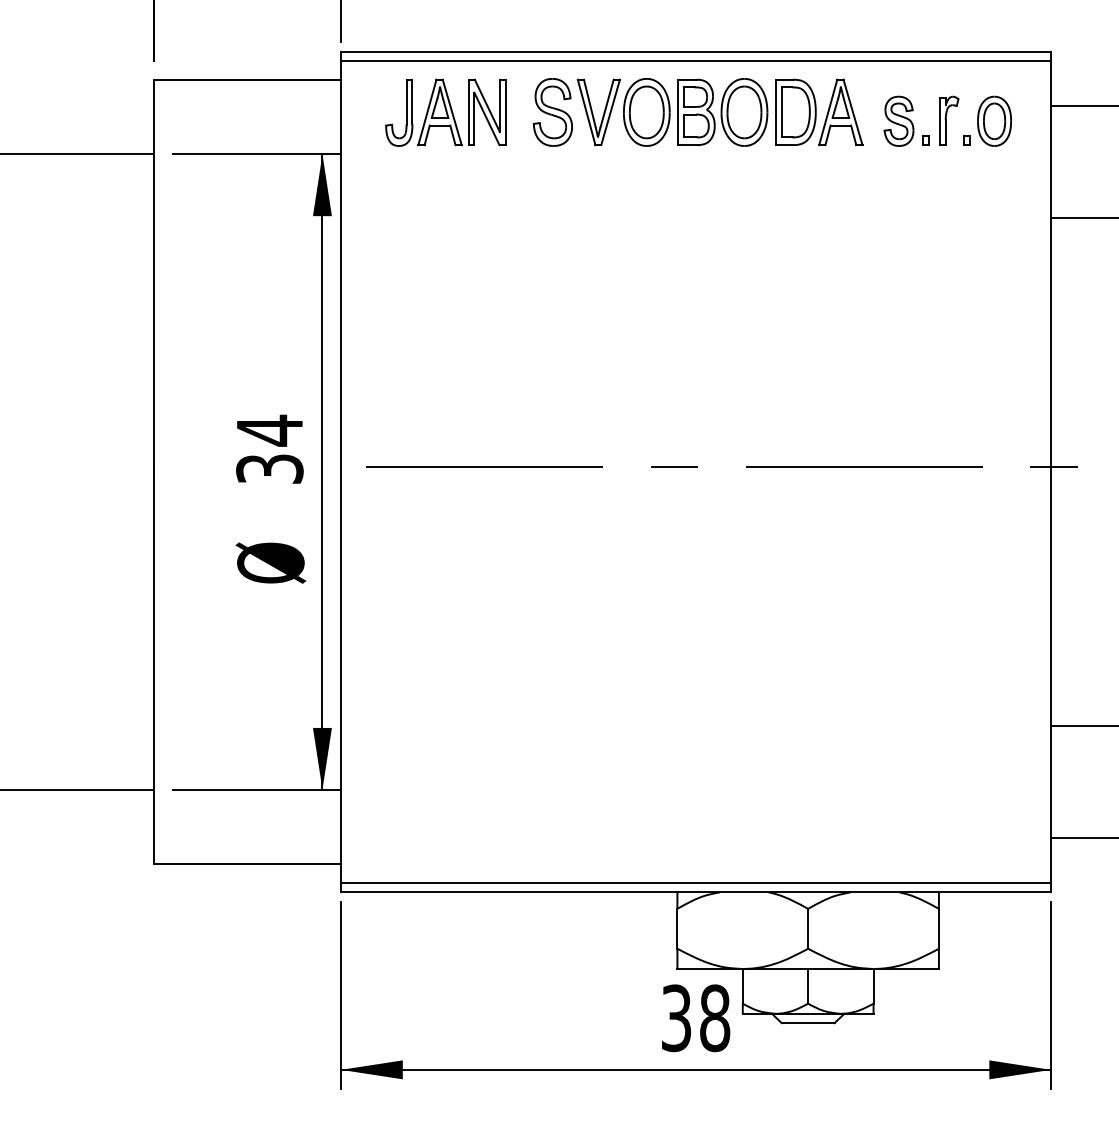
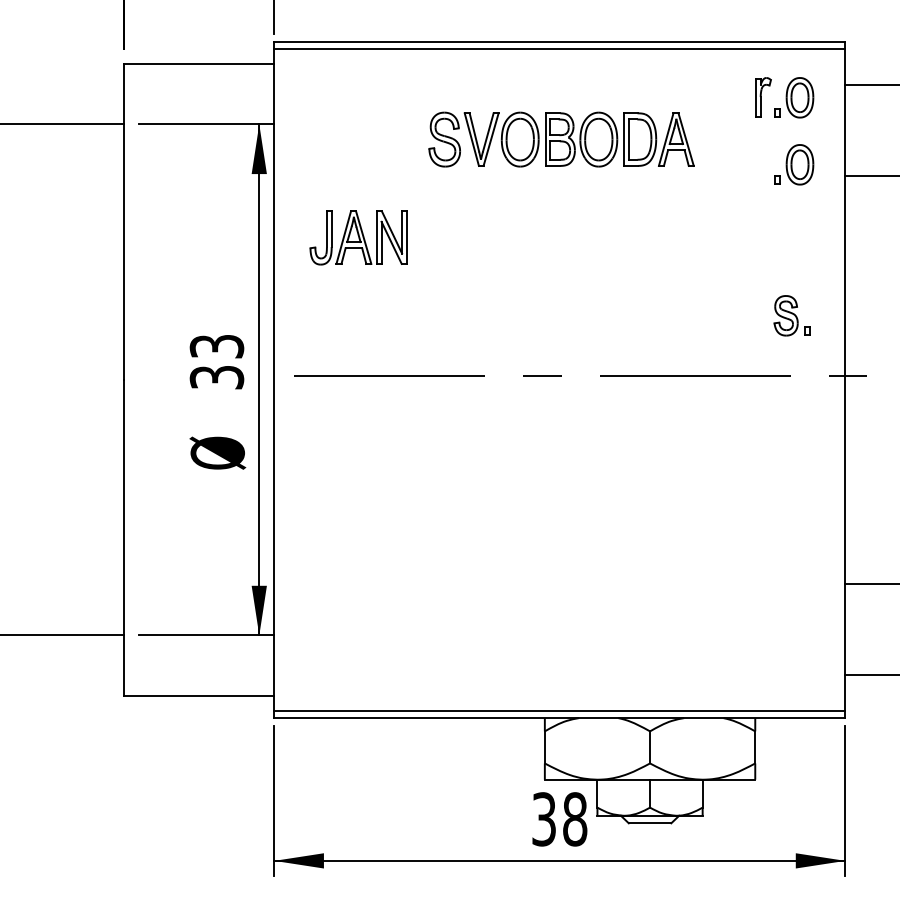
part: (445, 112) -> (358, 237), moved
part: (698, 112) -> (561, 139), moved
part: (905, 120) -> (791, 315), moved
part: (987, 204) -> (794, 164), added
text: (269, 430) -> (216, 346), 34 -> 33

